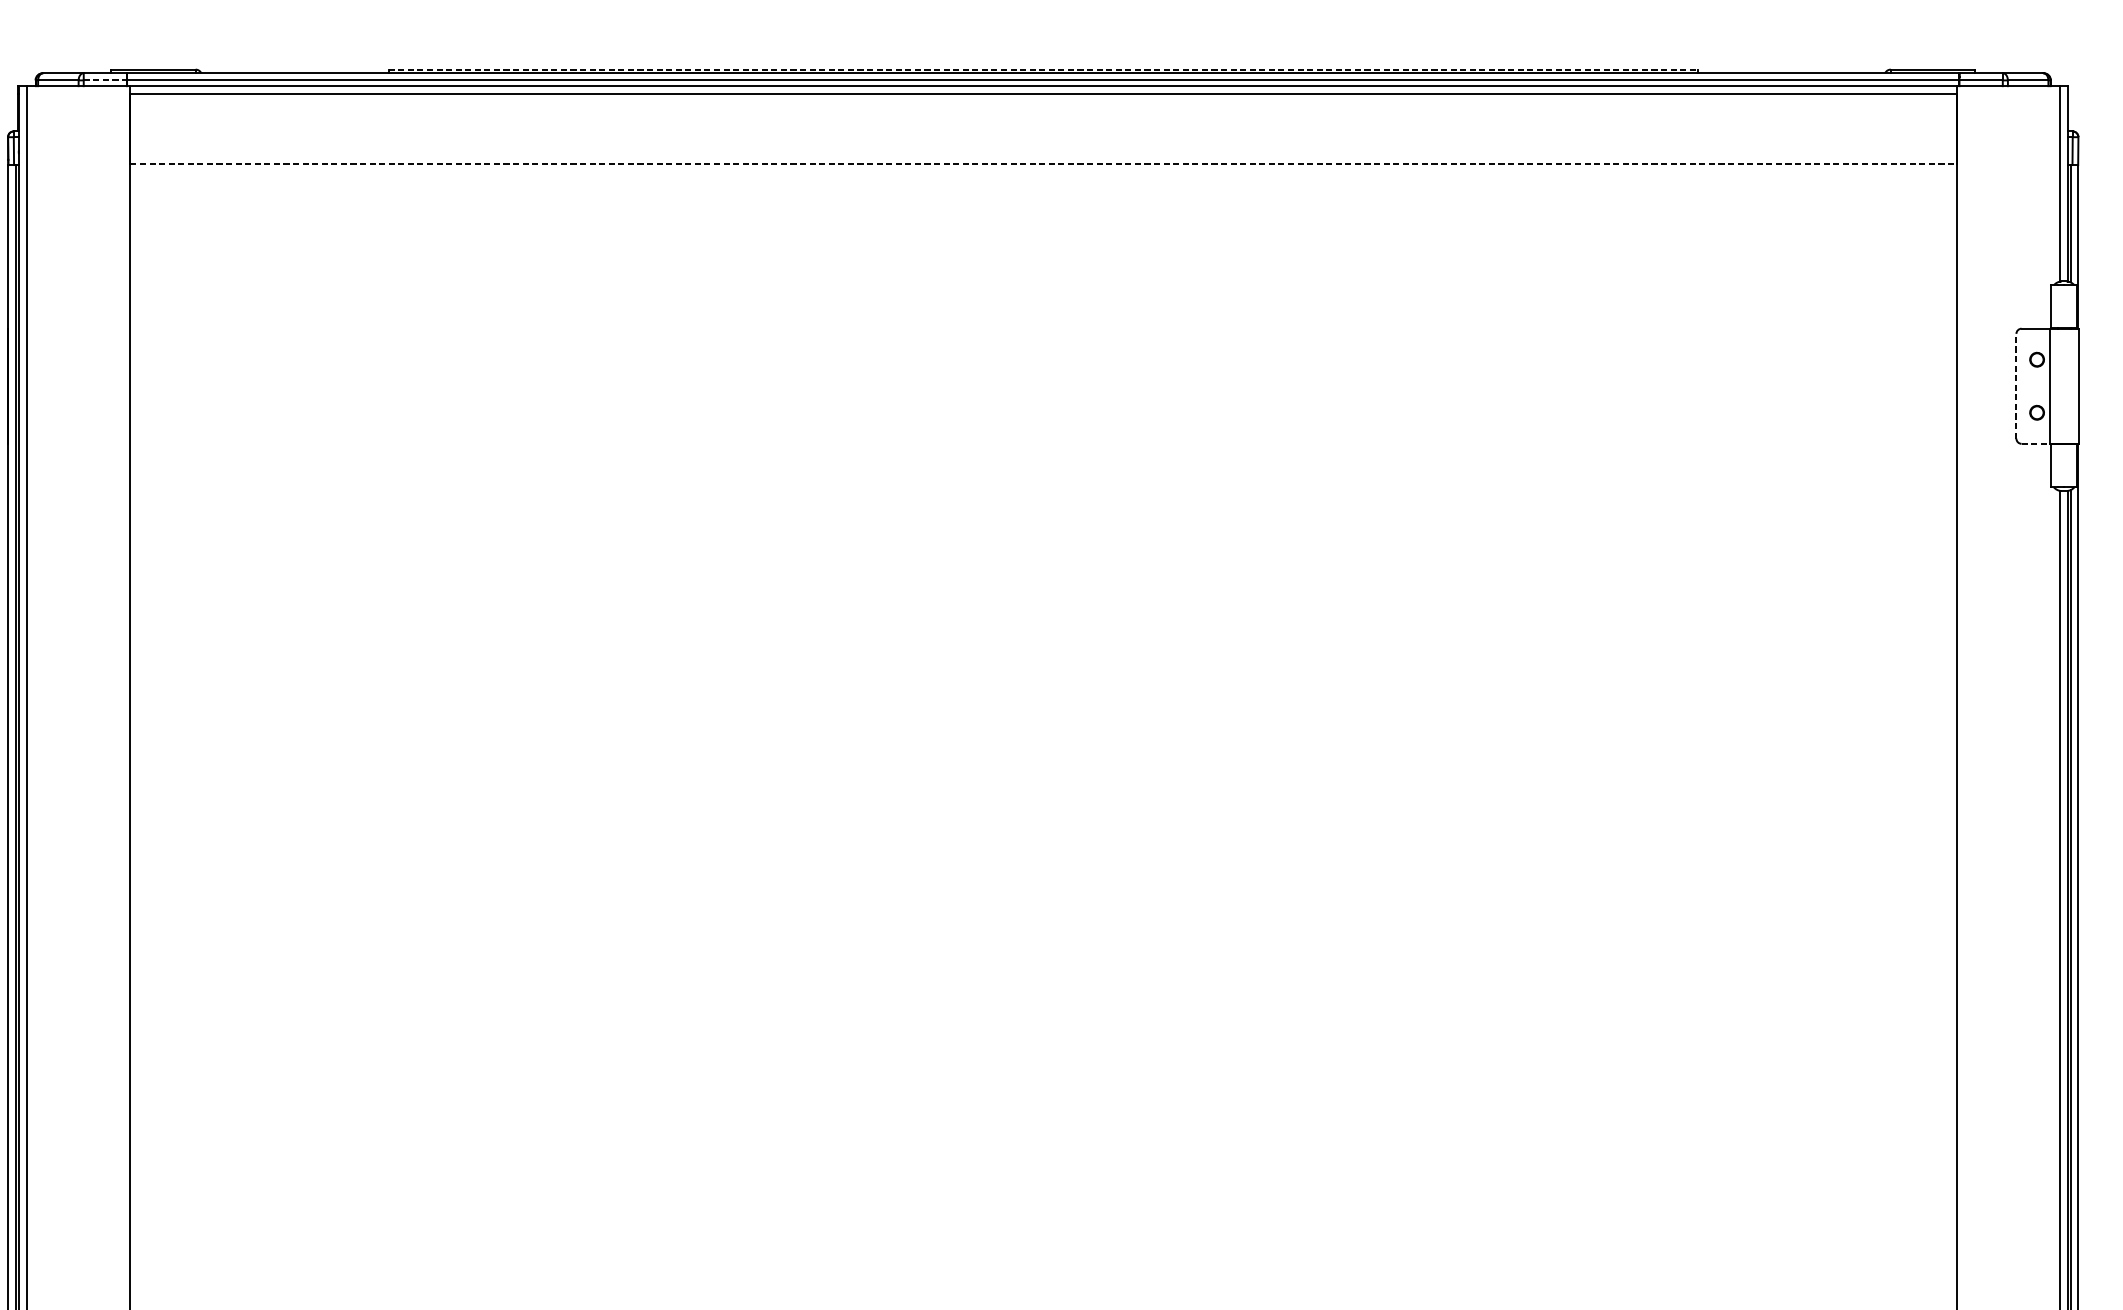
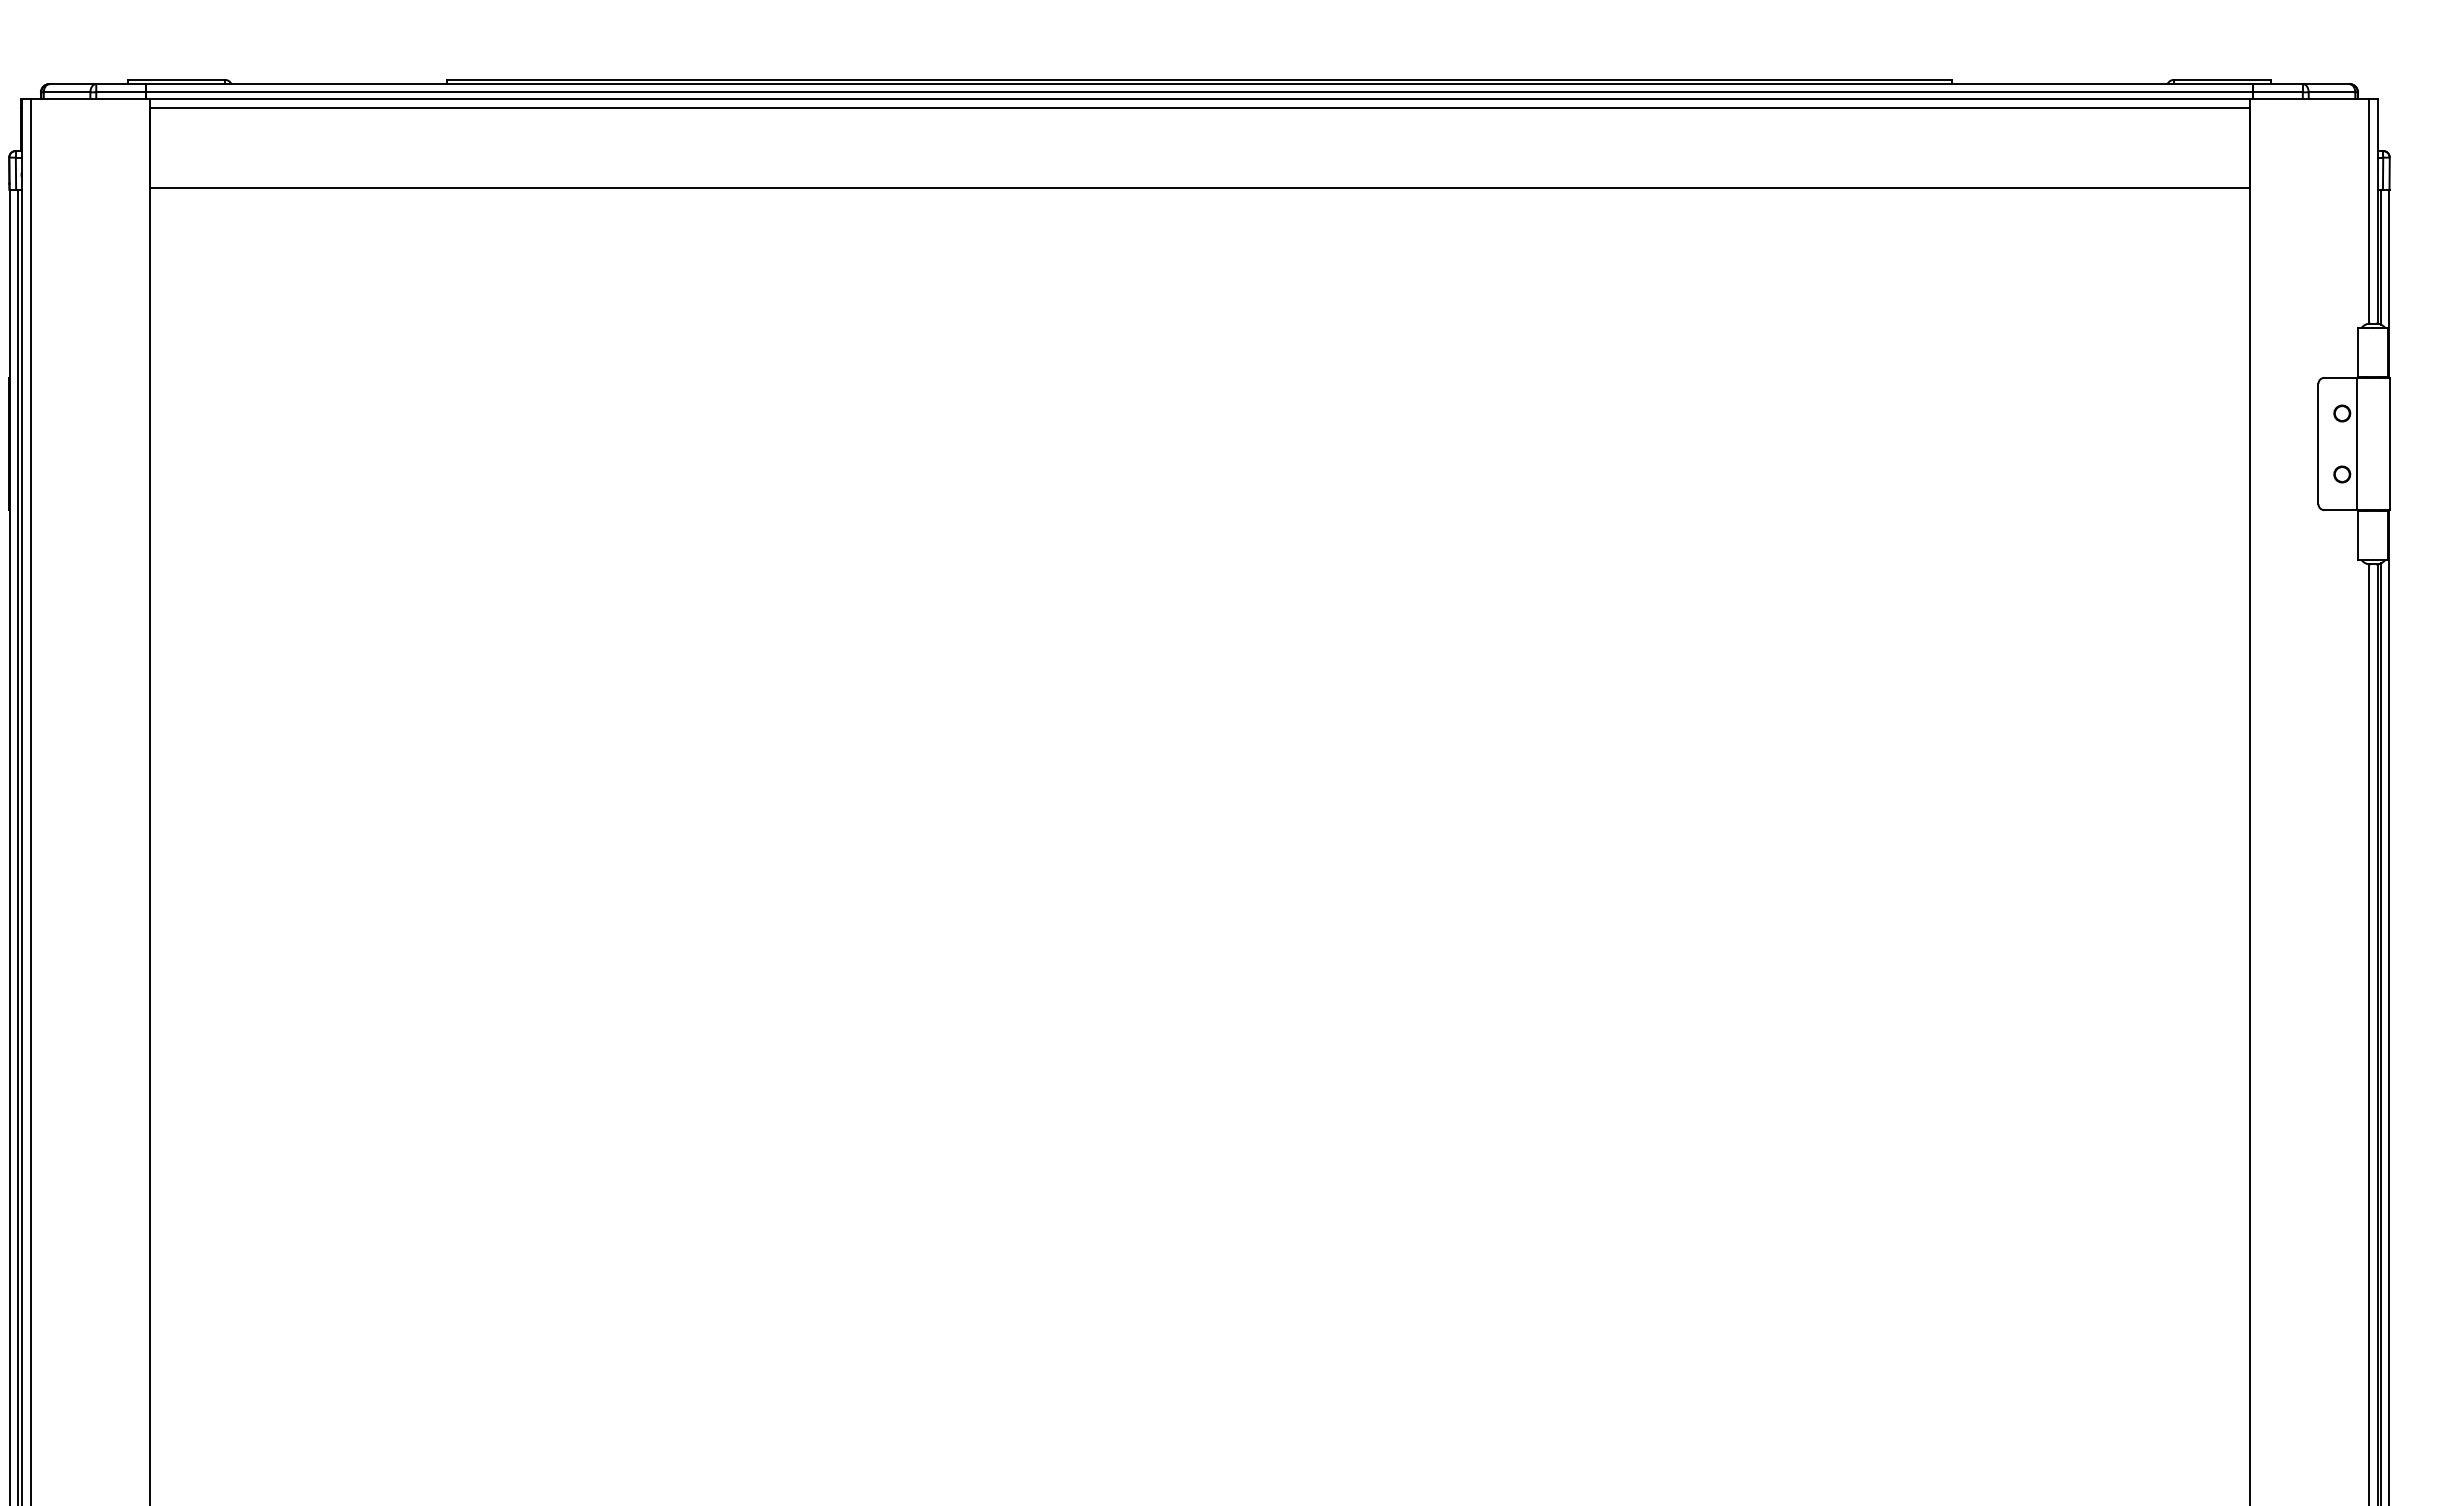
line: (1043, 69) -> (1199, 79), dashed -> solid
line: (105, 80) -> (121, 92), dashed -> solid
line: (1044, 164) -> (1200, 188), dashed -> solid
line: (2016, 385) -> (2318, 443), dashed -> solid
line: (2036, 444) -> (2341, 510), dashed -> solid

